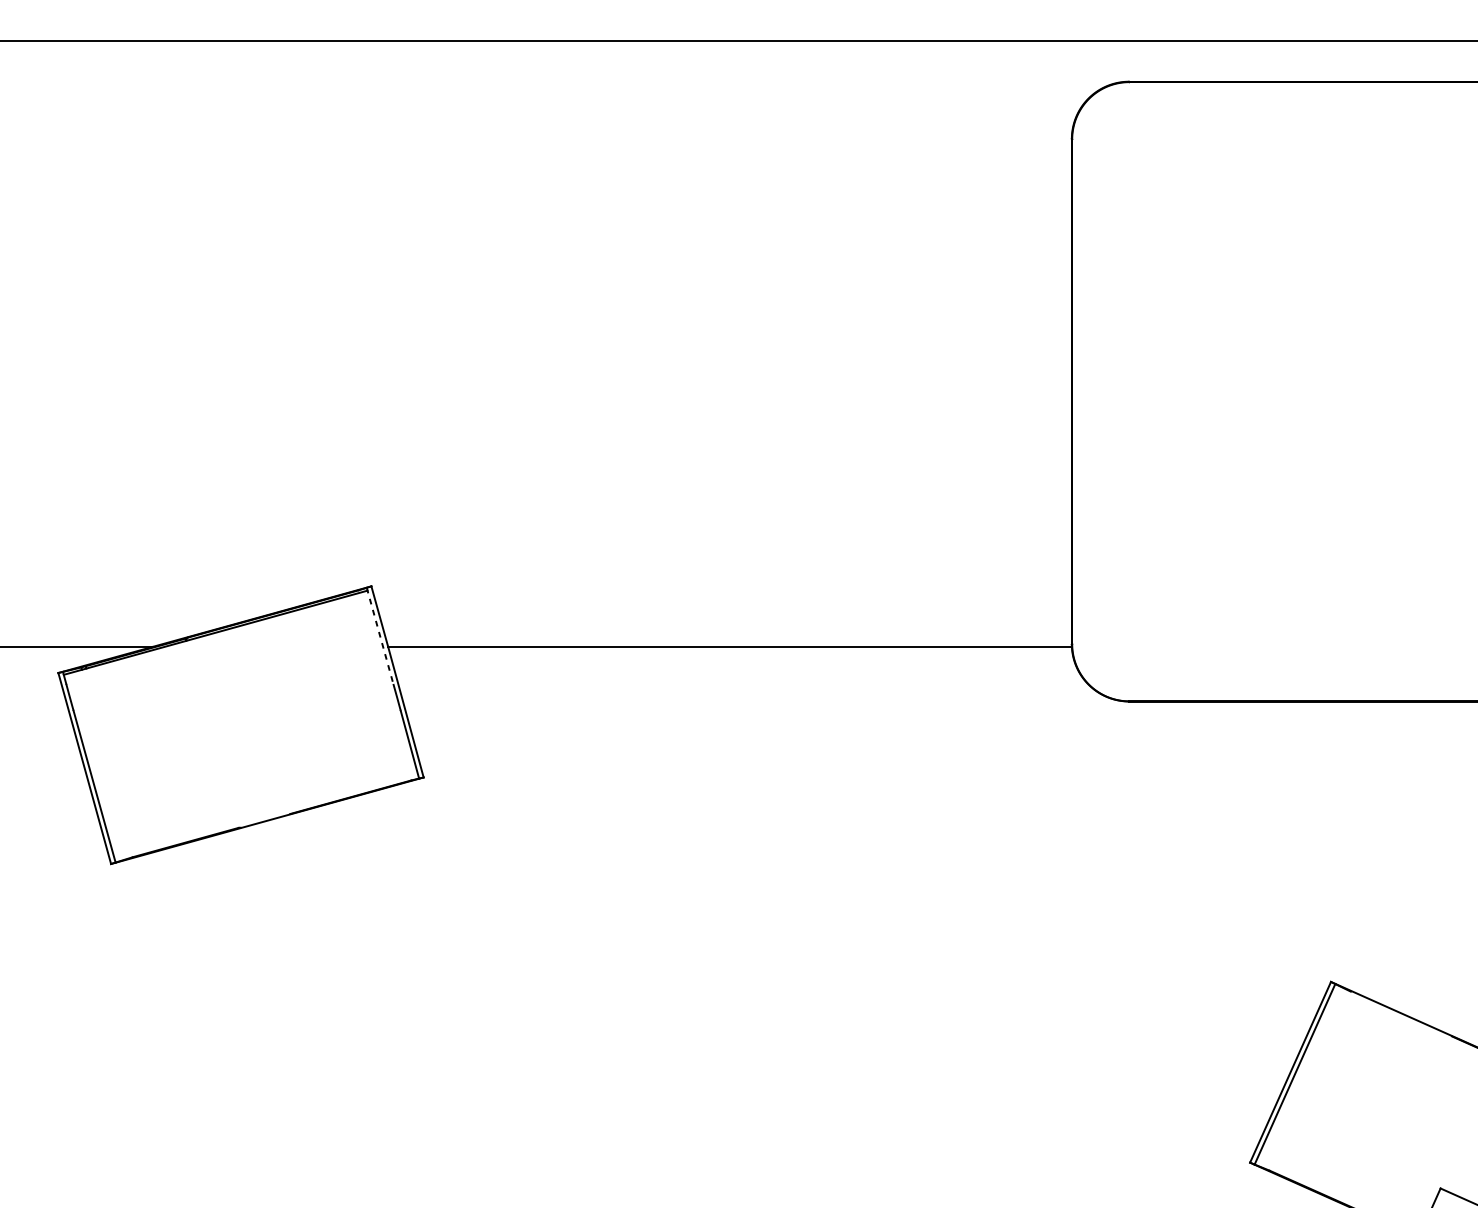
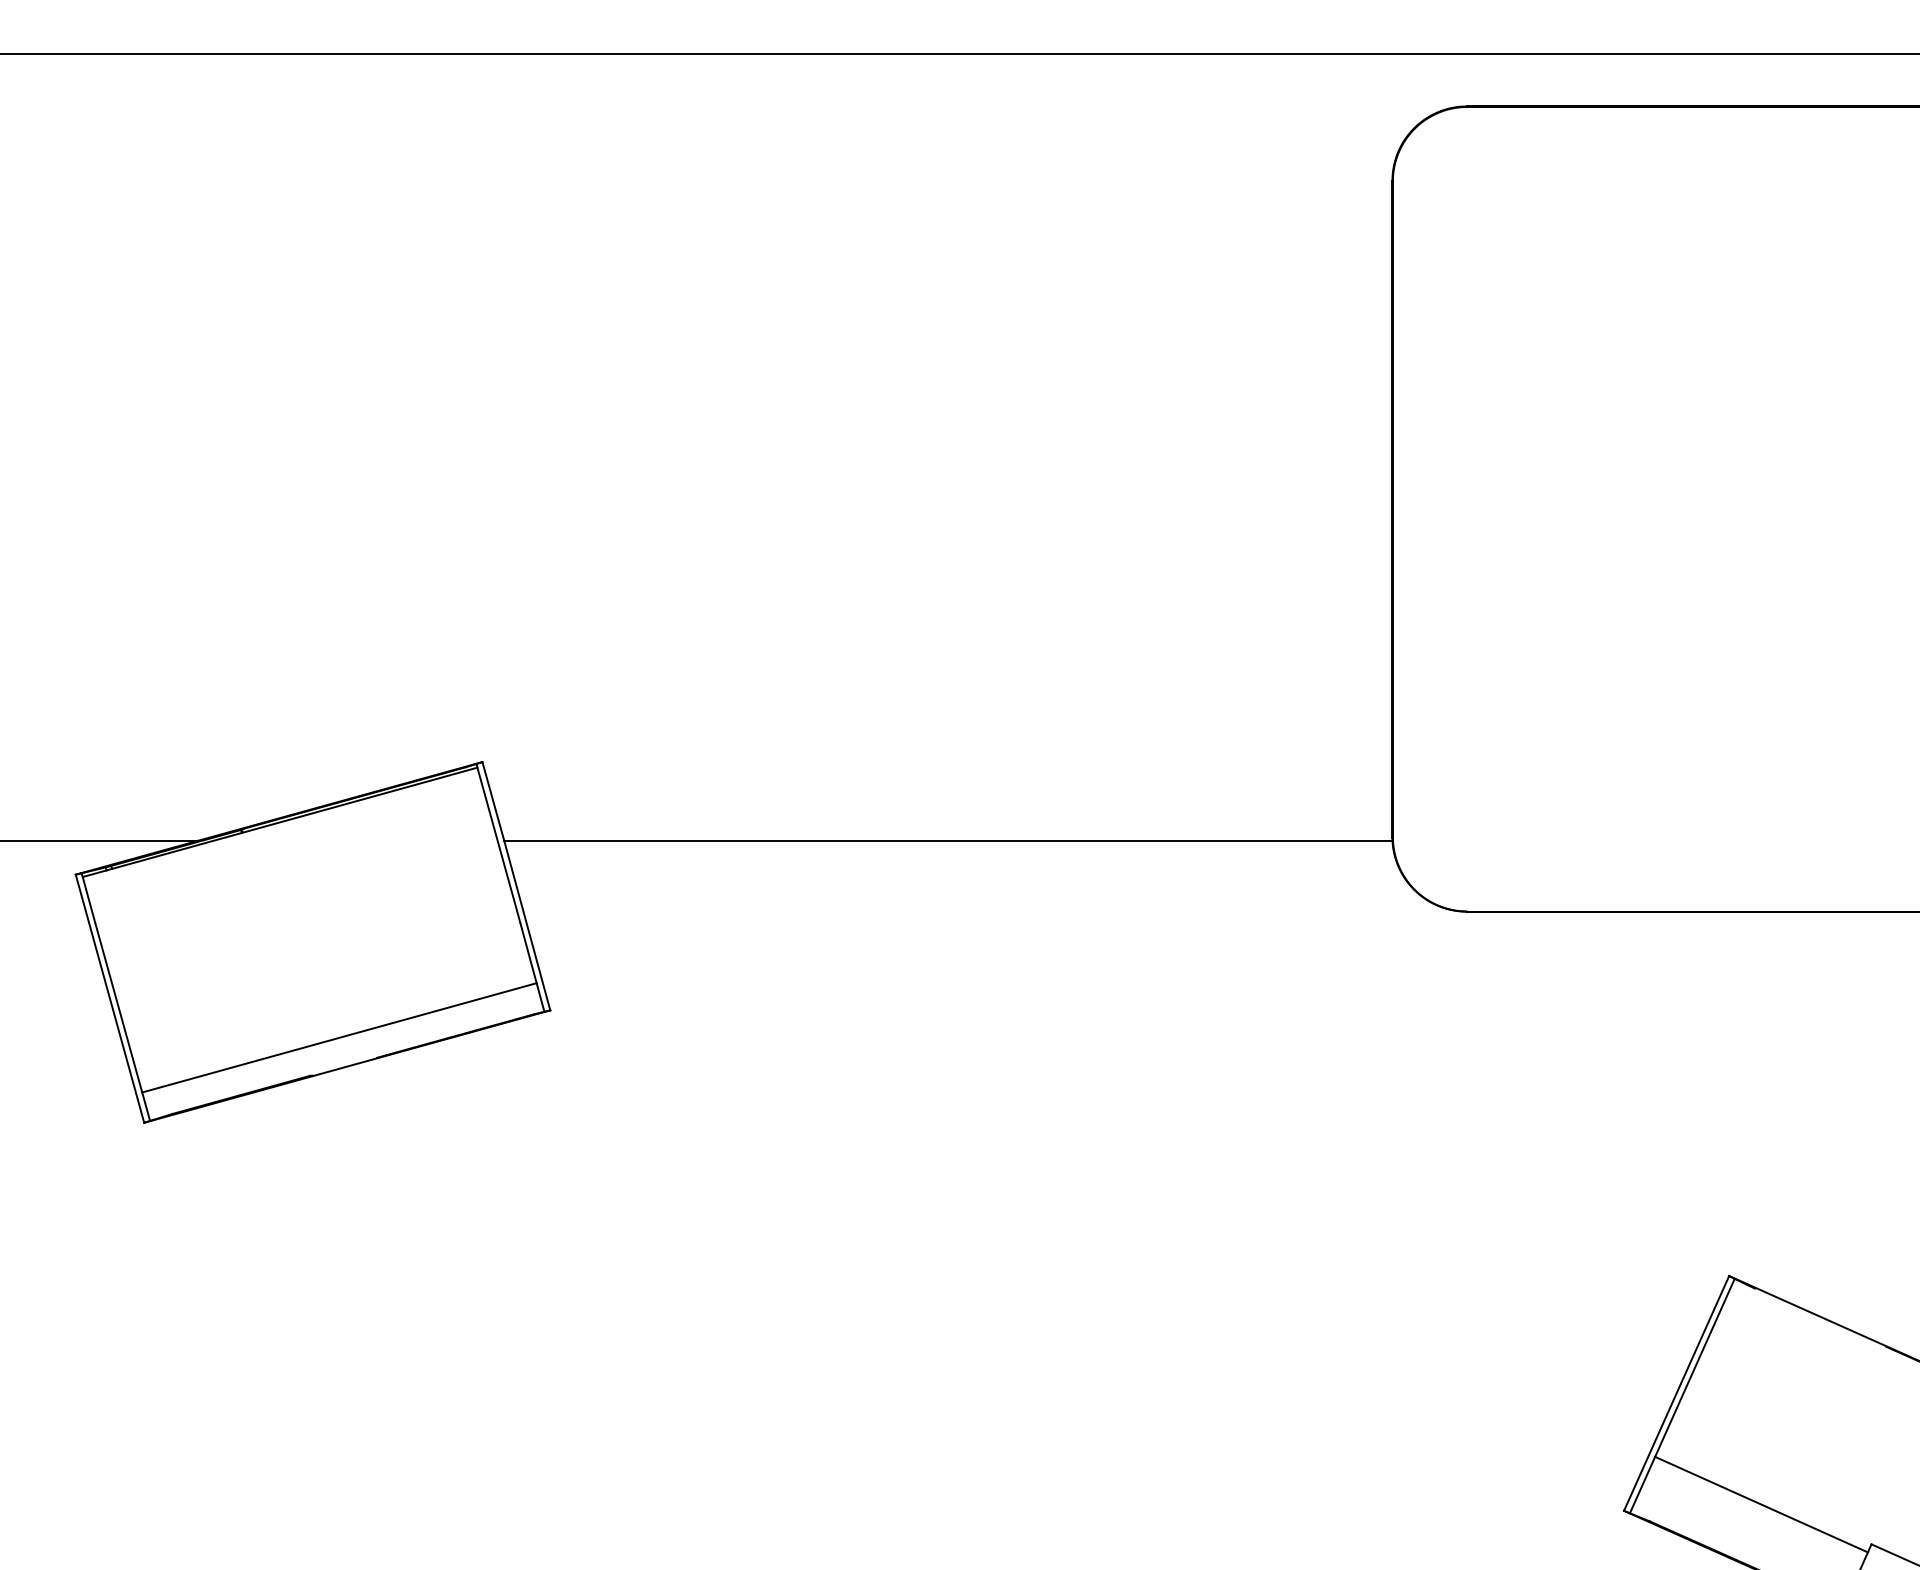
line: (379, 635) -> (493, 826), dashed -> solid
line: (261, 798) -> (339, 1037), added
line: (1355, 1157) -> (1761, 1504), added

